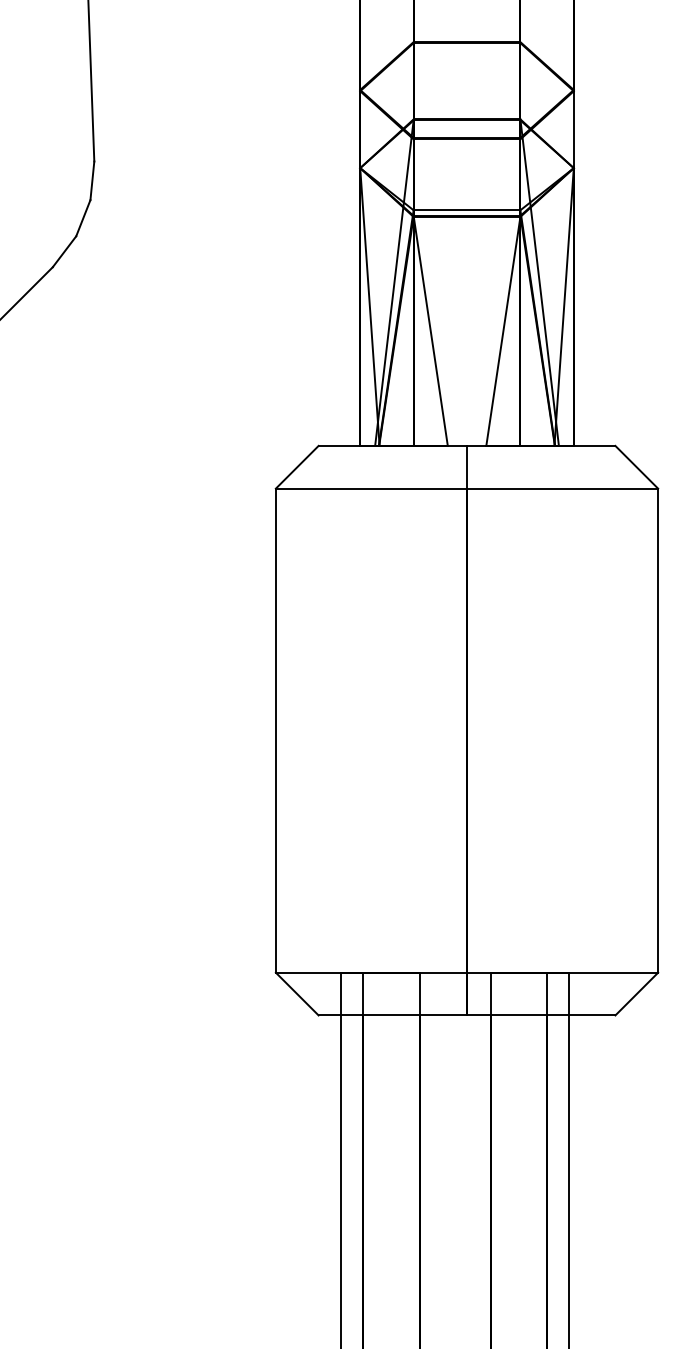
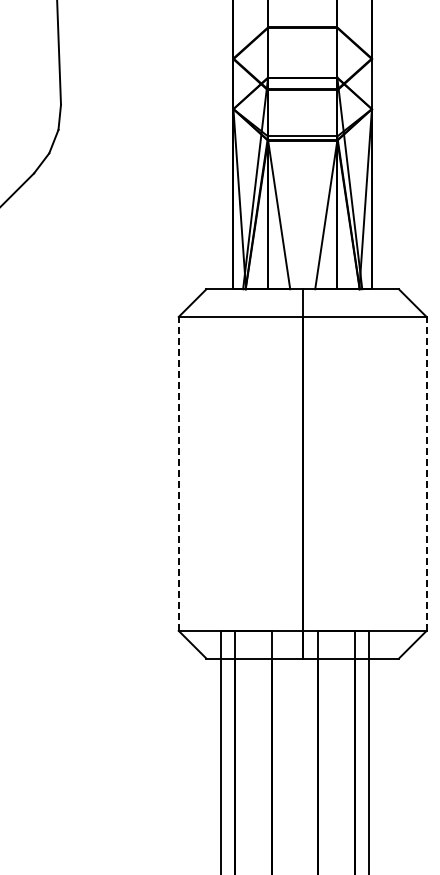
line: (275, 730) -> (178, 473), solid -> dashed
line: (657, 730) -> (426, 473), solid -> dashed

